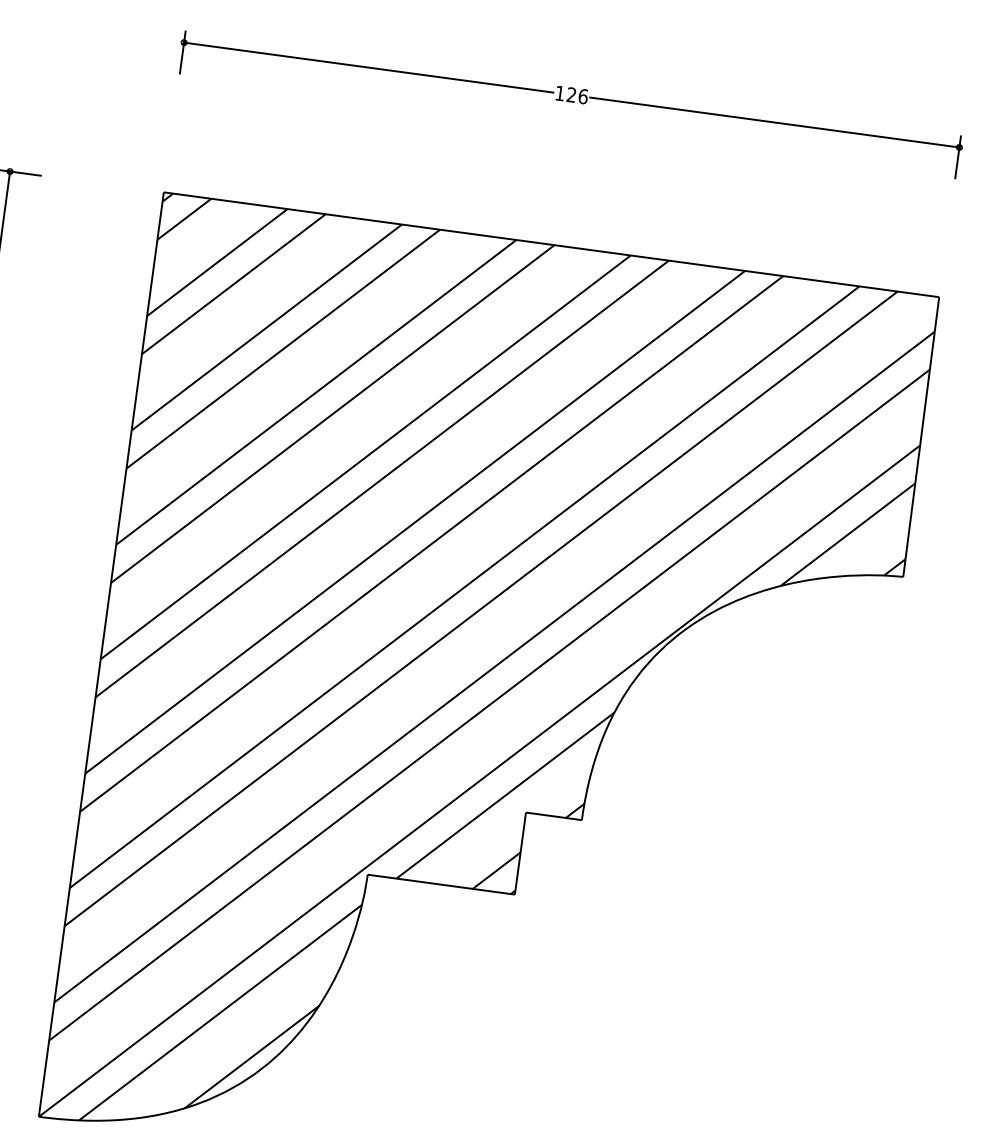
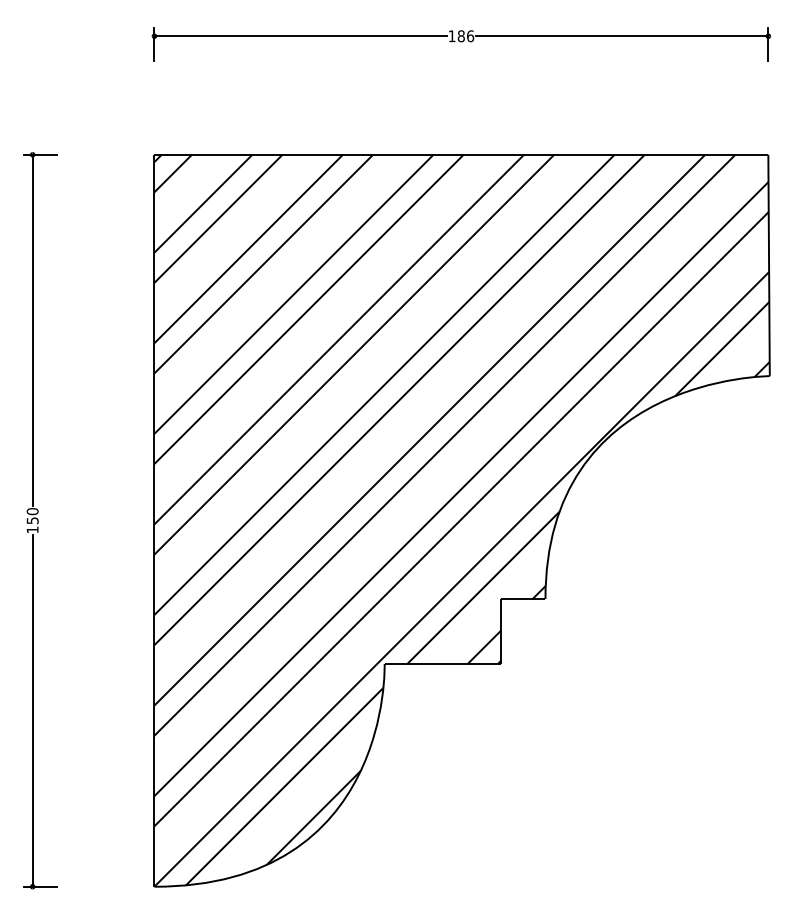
text: (570, 95) -> (460, 36), 126 -> 186

